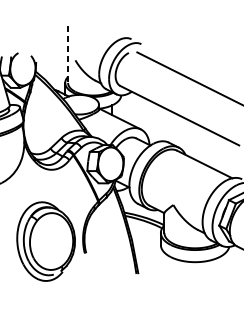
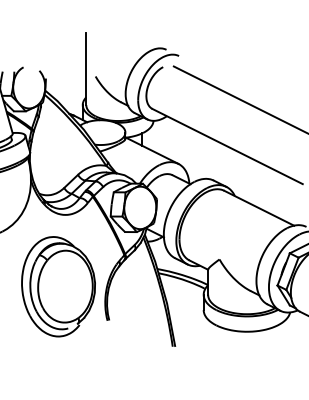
line: (68, 54) -> (86, 69), dashed -> solid
part: (46, 241) -> (58, 286), moved

